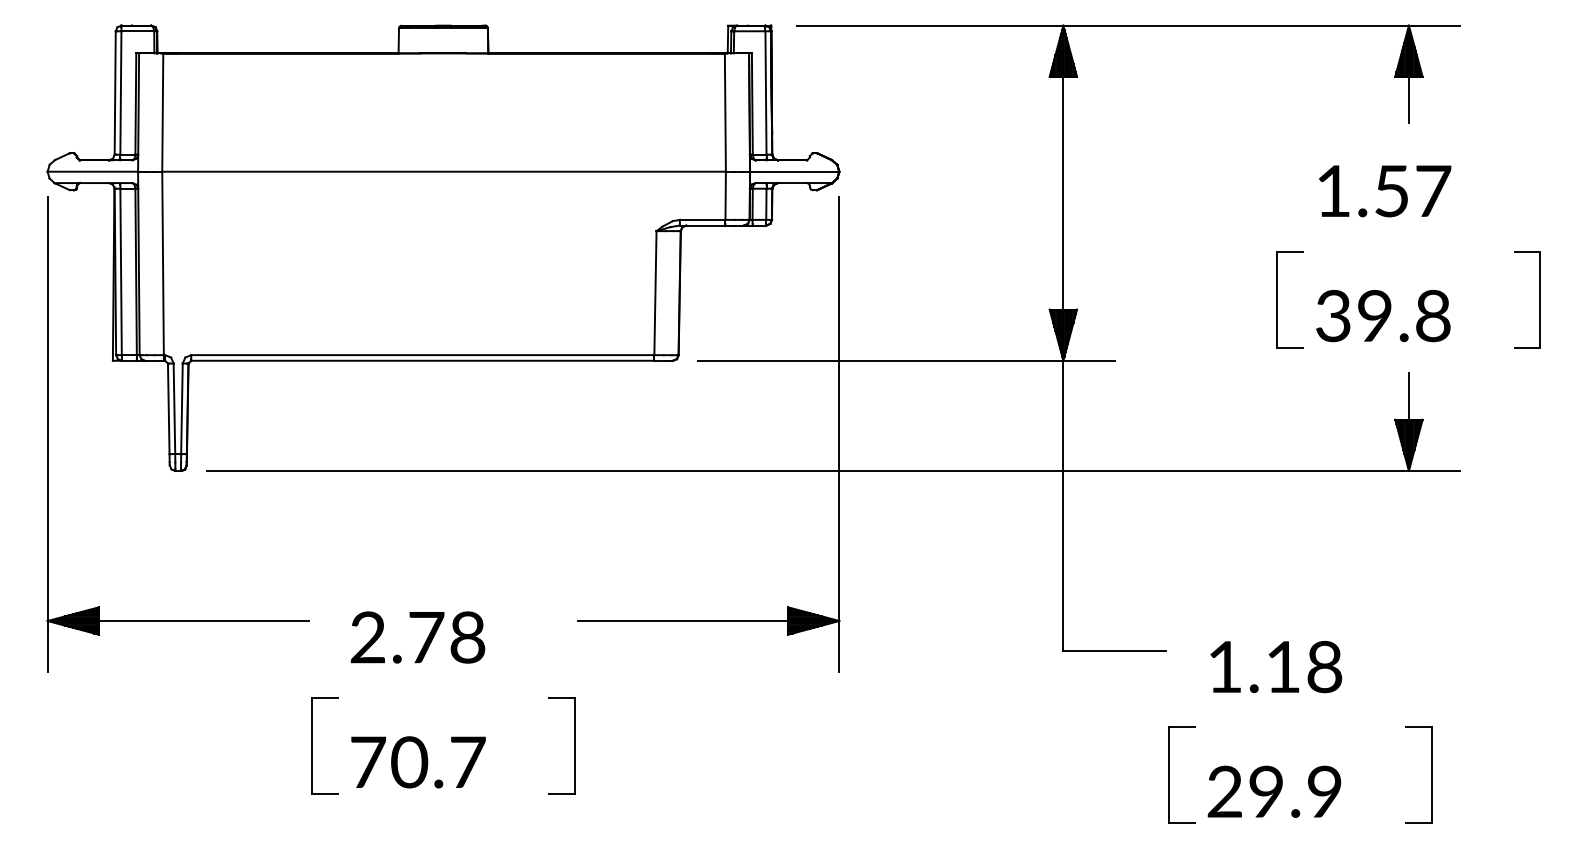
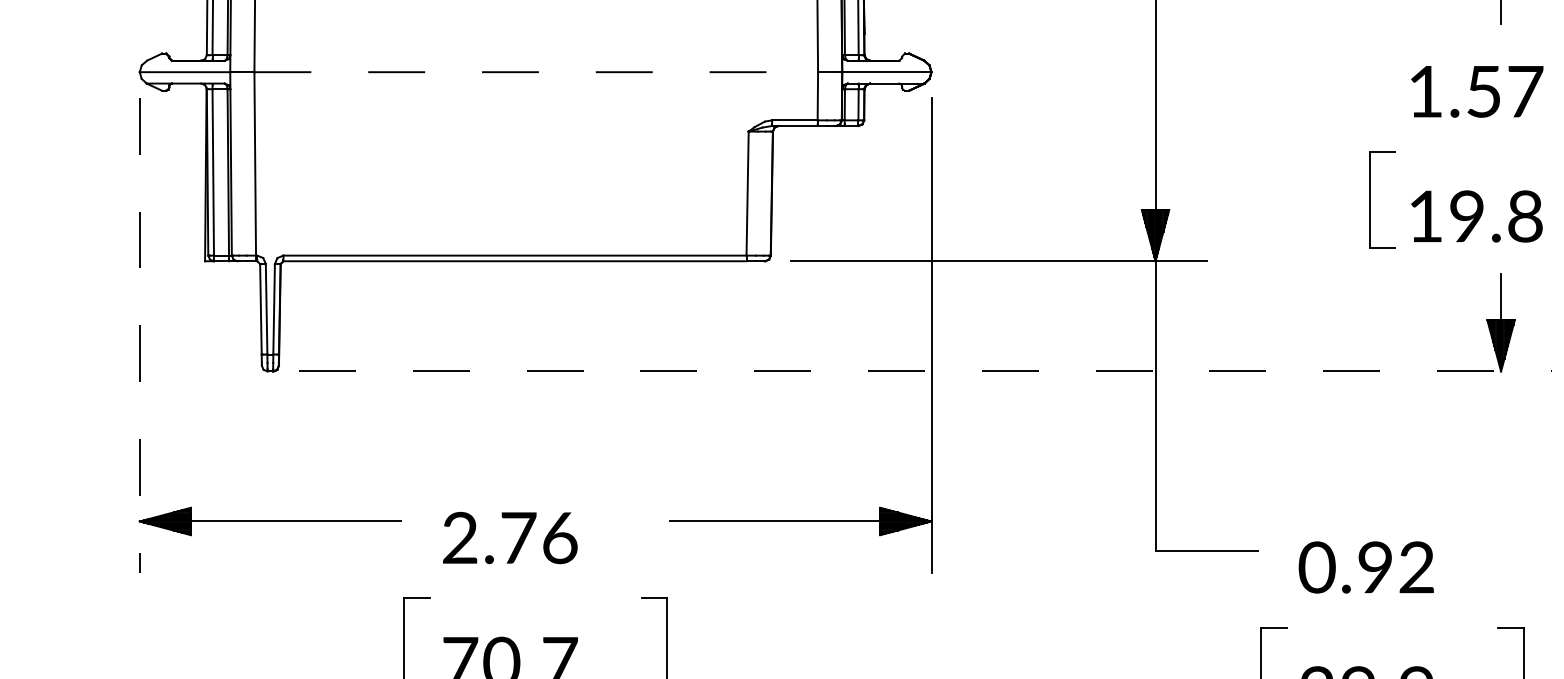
line: (444, 171) -> (536, 71), solid -> dashed
text: (1333, 315) -> (1425, 215), 39.8 -> 19.8
line: (47, 435) -> (139, 335), solid -> dashed
line: (833, 470) -> (925, 370), solid -> dashed
text: (467, 637) -> (559, 537), 2.78 -> 2.76
text: (1274, 666) -> (1366, 566), 1.18 -> 0.92

